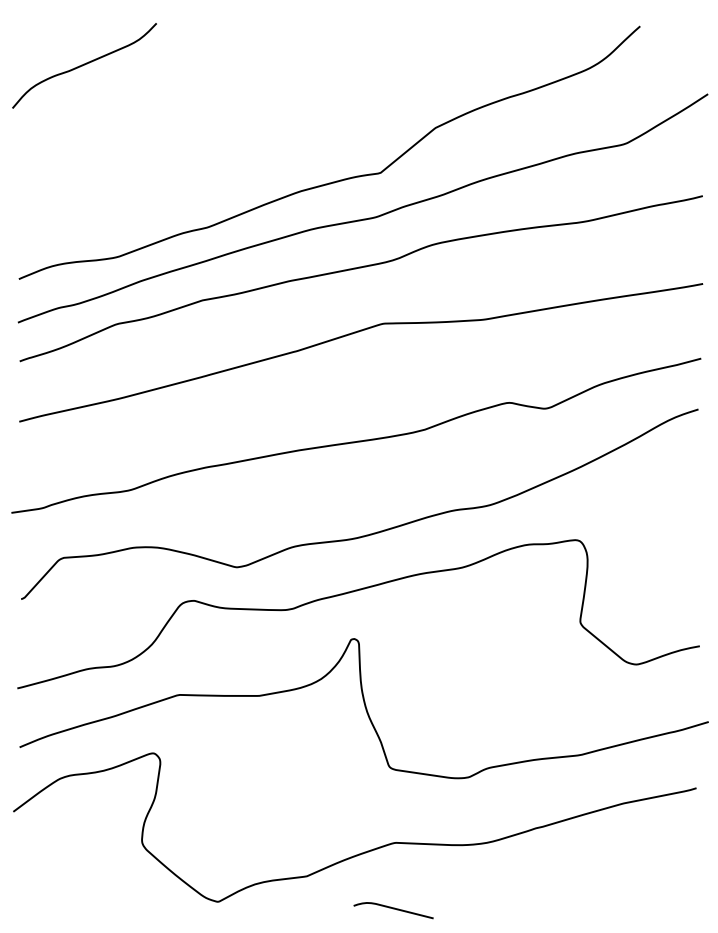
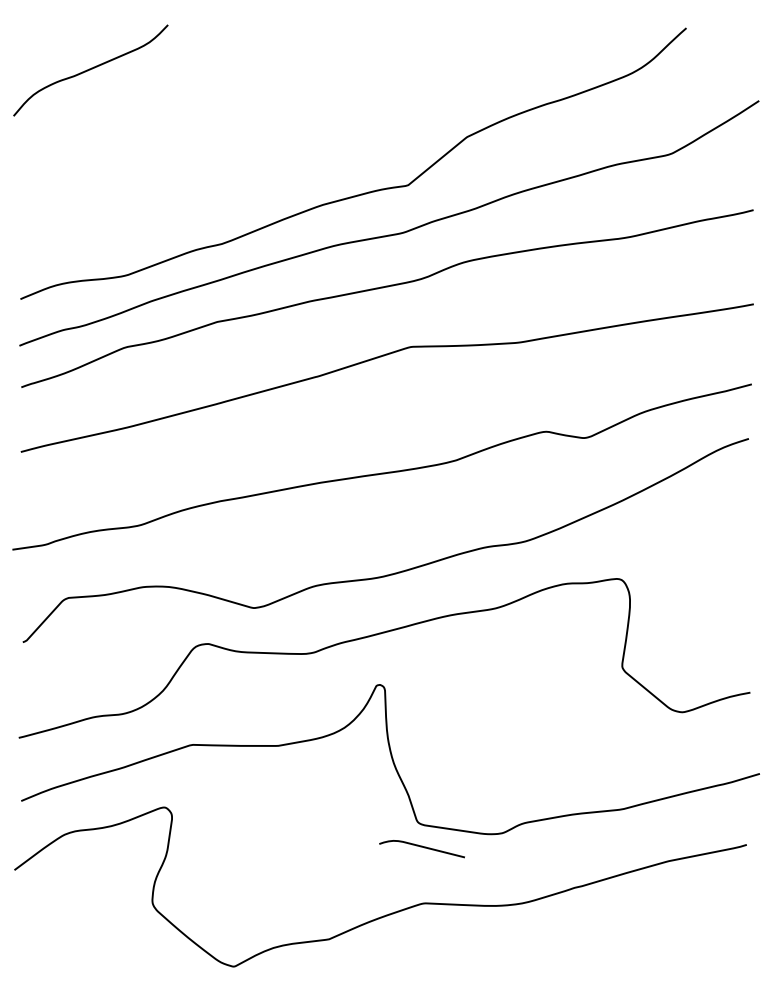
curve: (393, 909) -> (421, 847), moved

